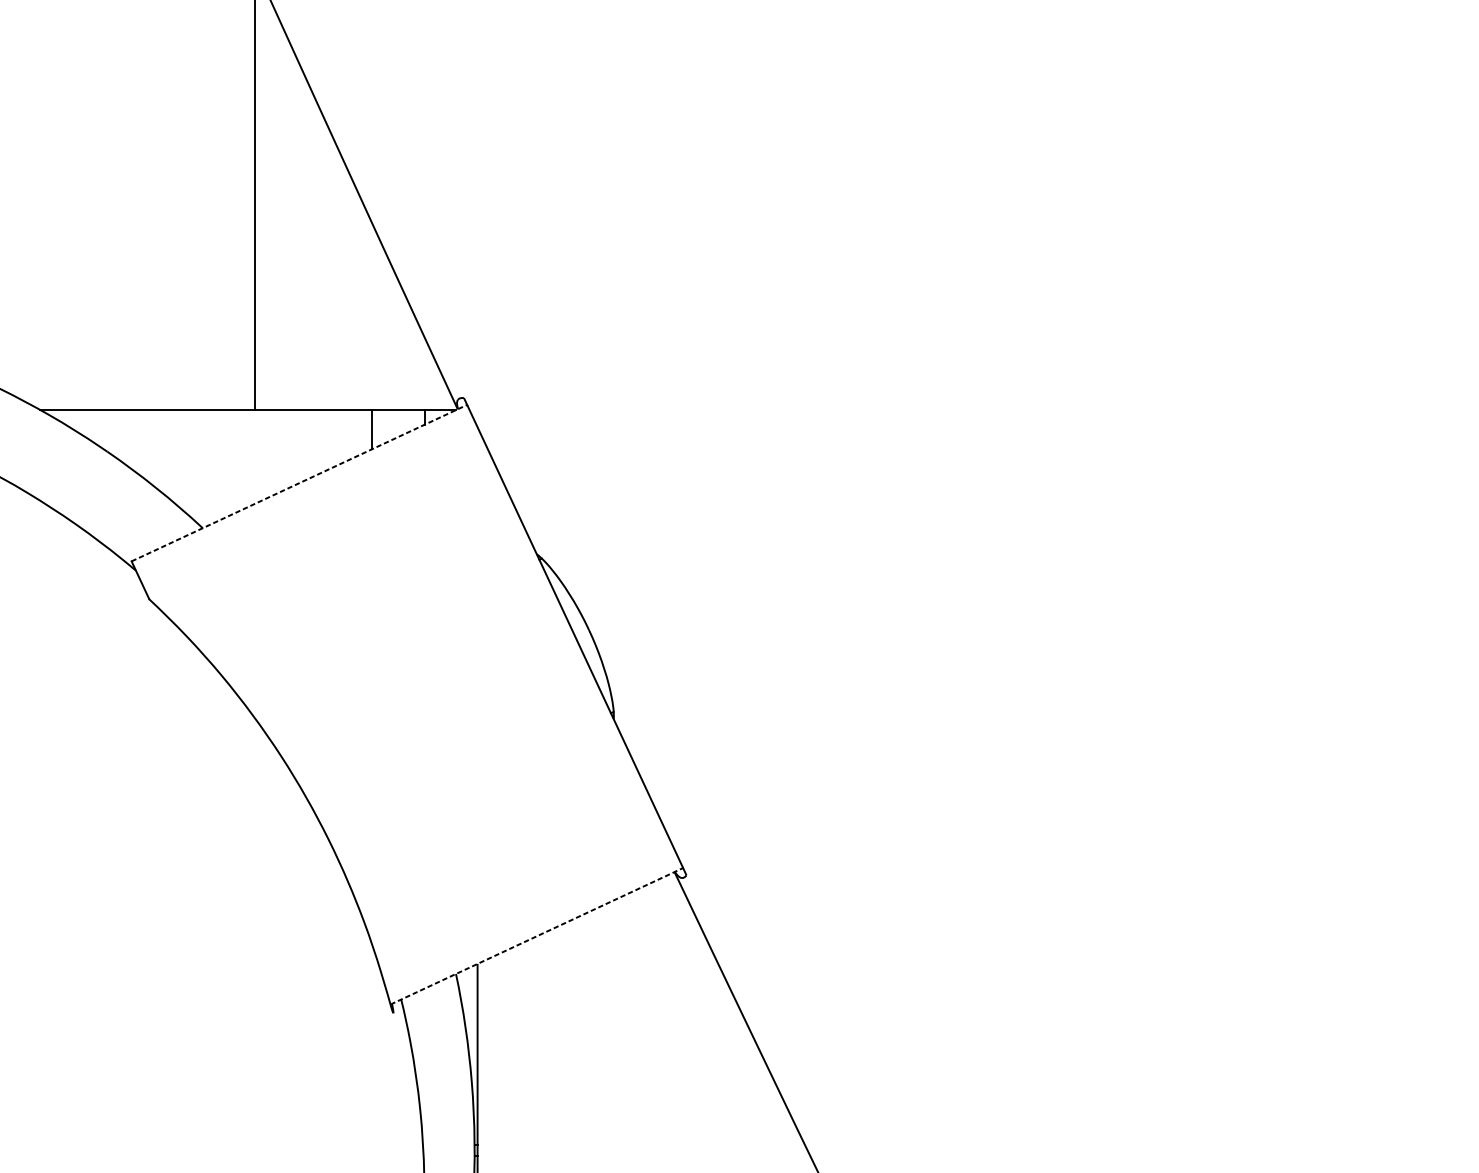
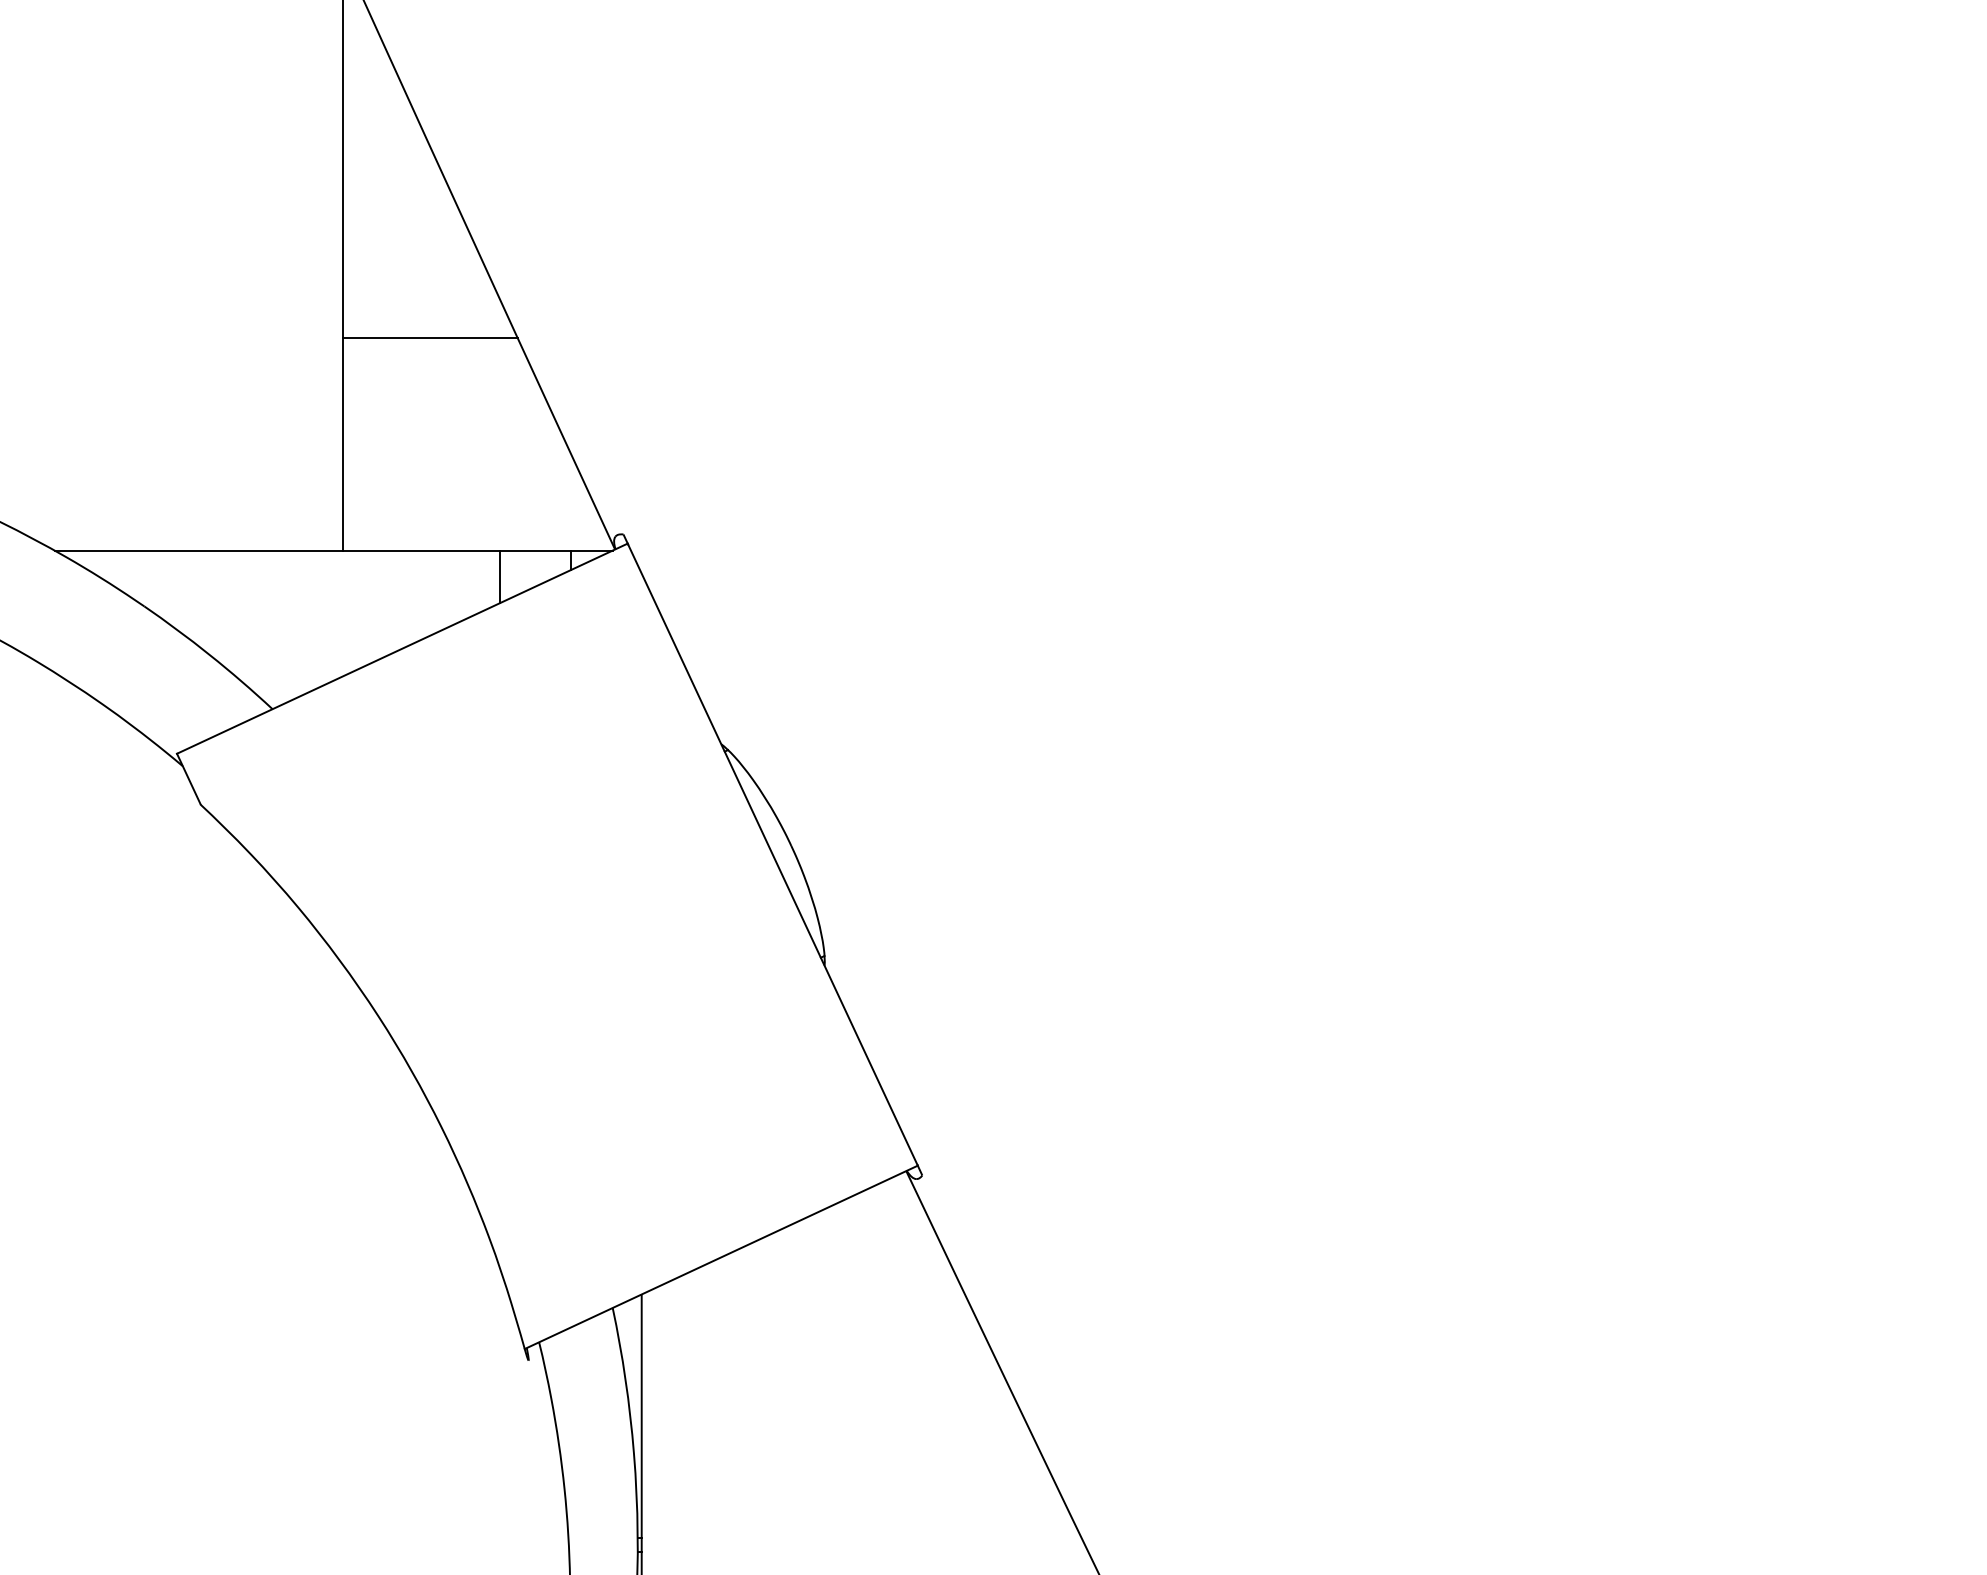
line: (320, 251) -> (430, 337), added
line: (299, 483) -> (402, 648), dashed -> solid
line: (536, 936) -> (721, 1257), dashed -> solid

